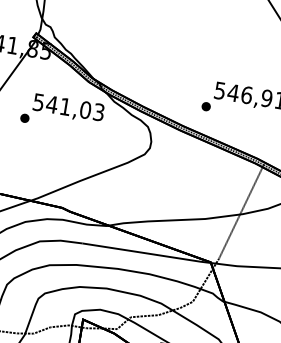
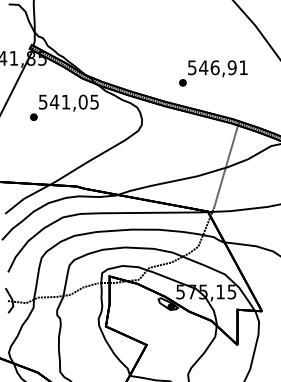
text: (98, 111) -> (94, 101), 541,03 -> 541,05

